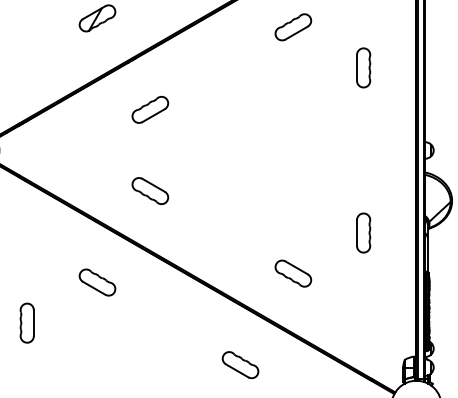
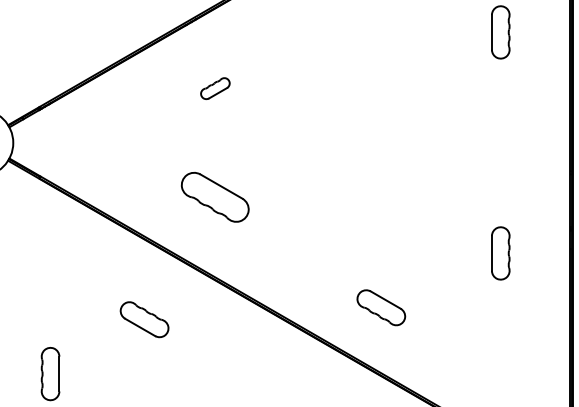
part: (150, 109) -> (215, 88), size x0.6
part: (150, 190) -> (215, 196), size x1.4
part: (293, 273) -> (381, 307), moved

